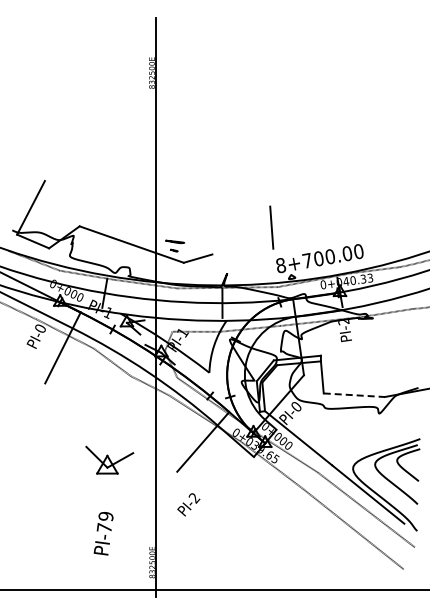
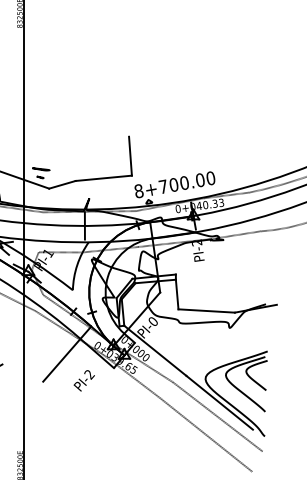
line: (242, 251) -> (103, 178), added
line: (354, 395) -> (206, 311), dashed -> solid
text: (188, 504) -> (84, 380), moved

